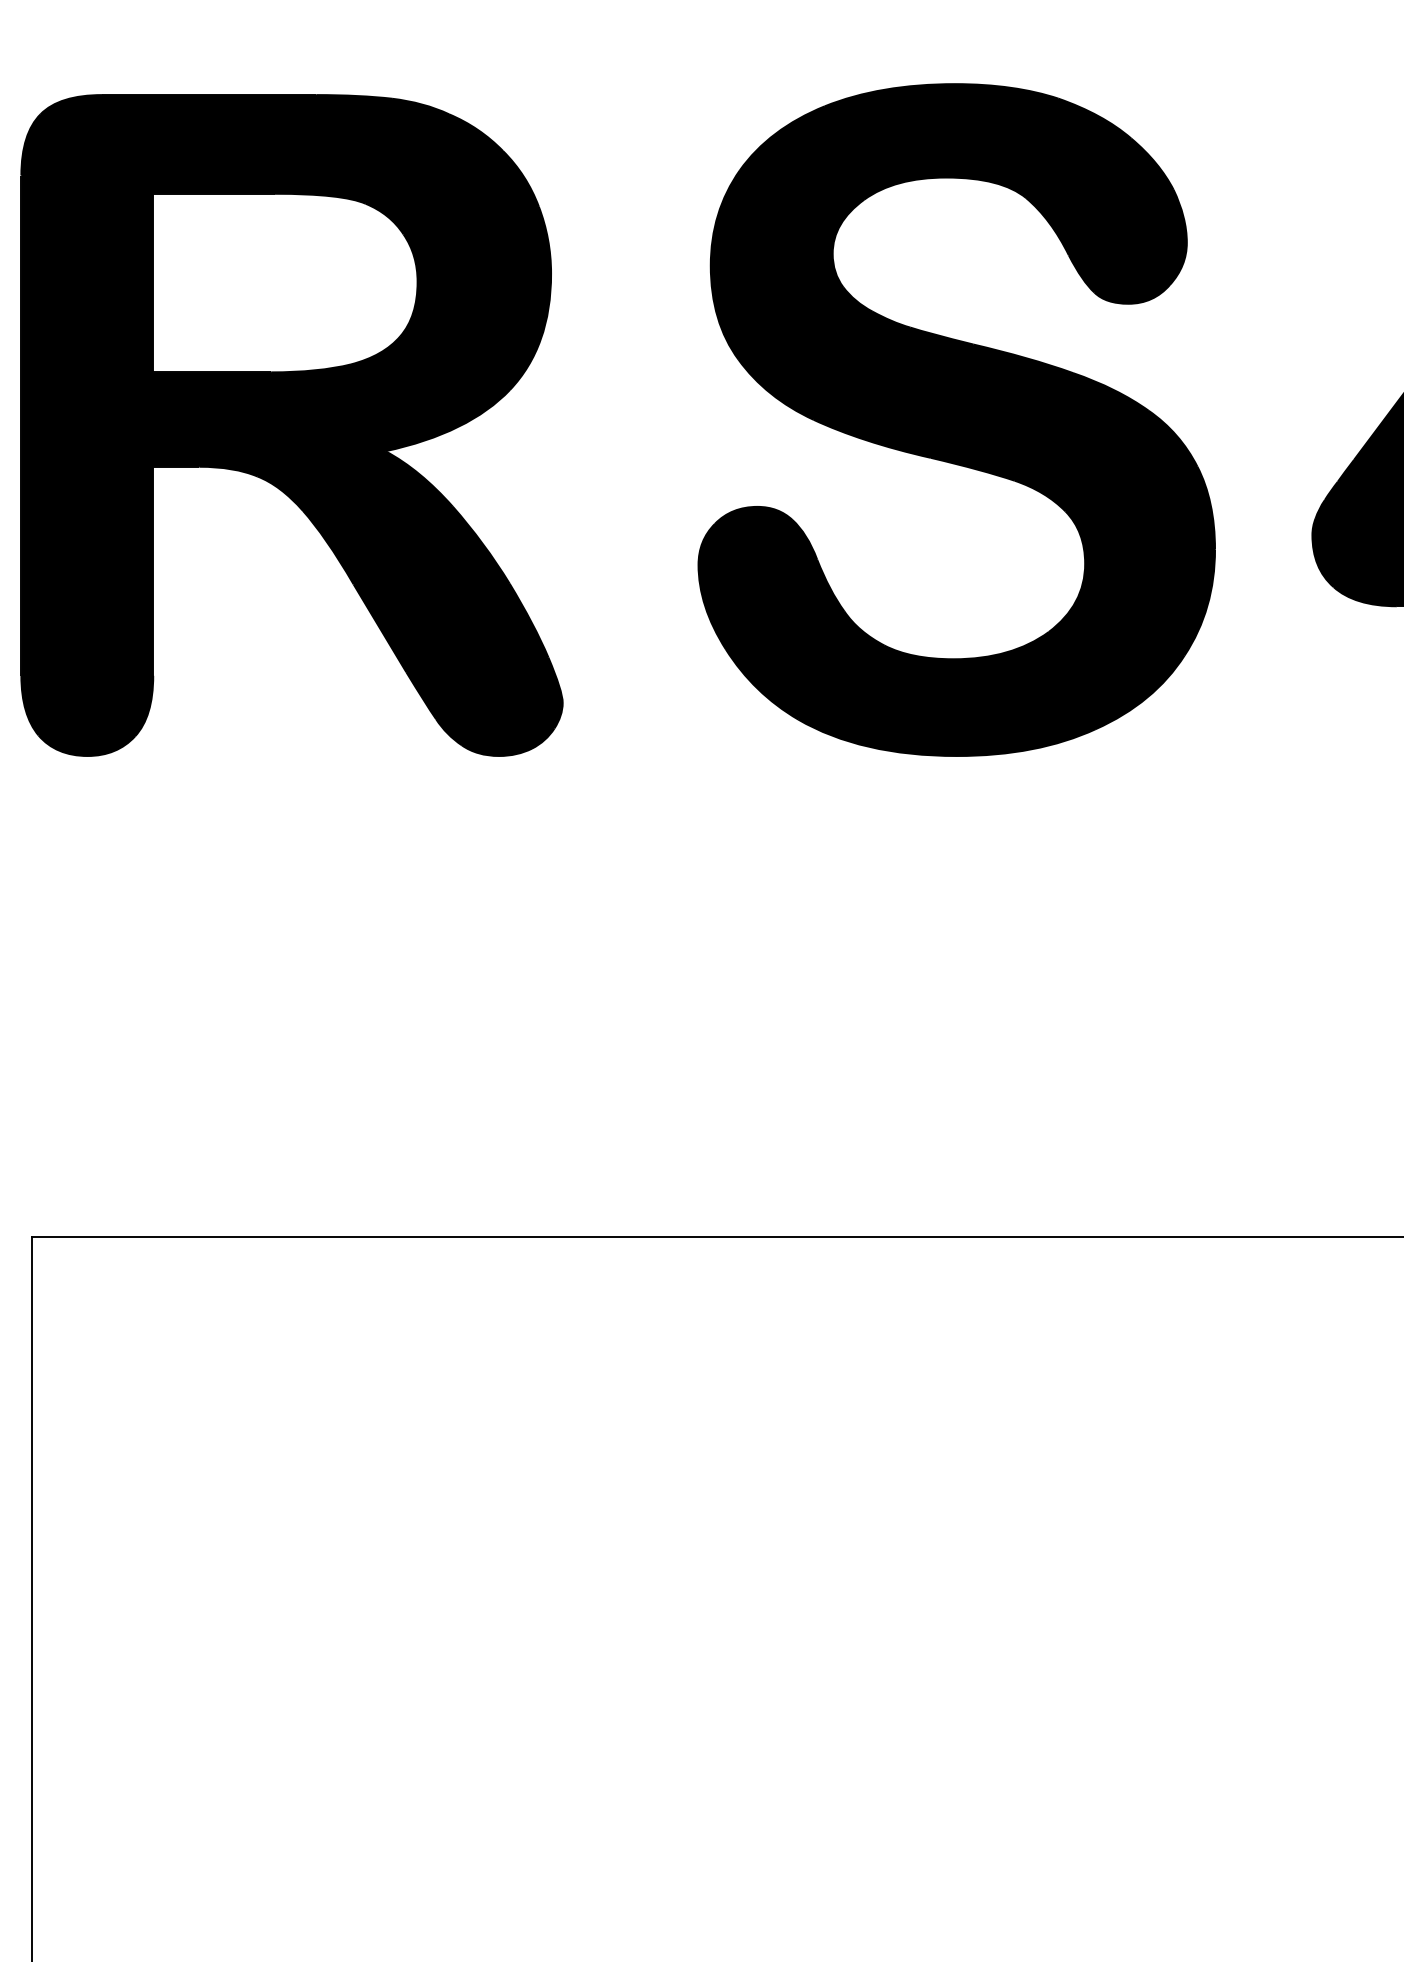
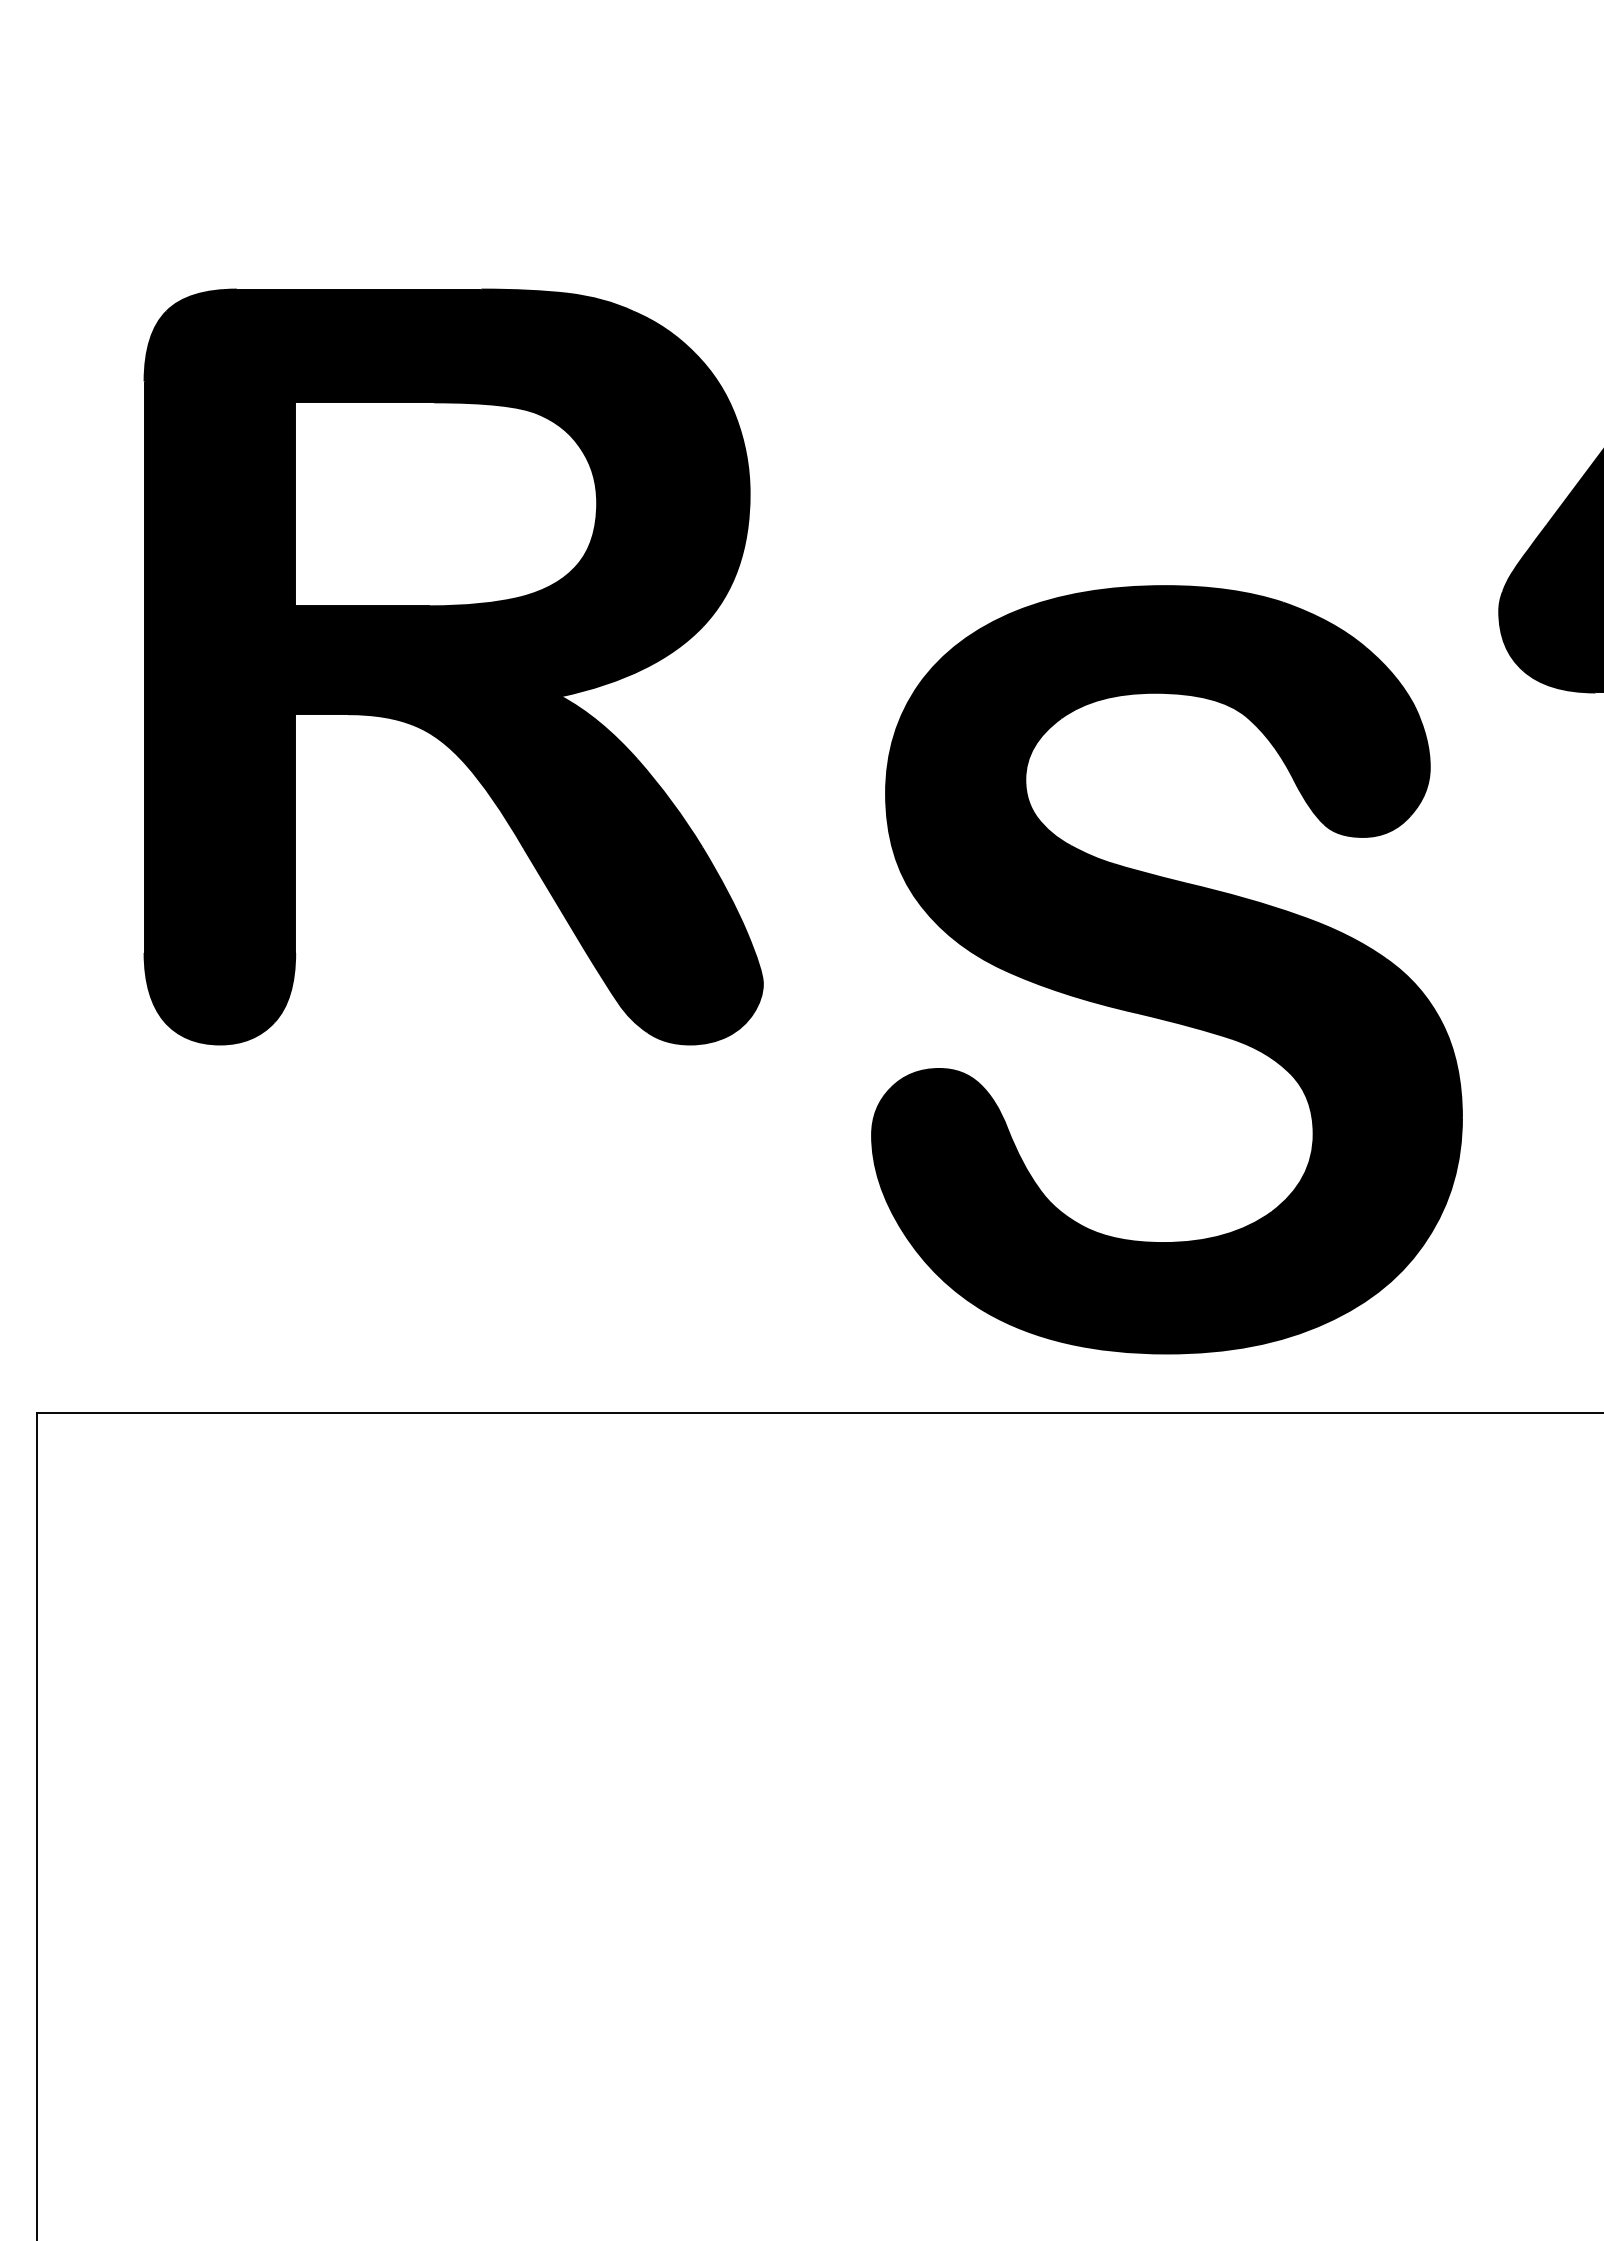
part: (956, 419) -> (1166, 969), moved
part: (291, 425) -> (453, 666), moved

